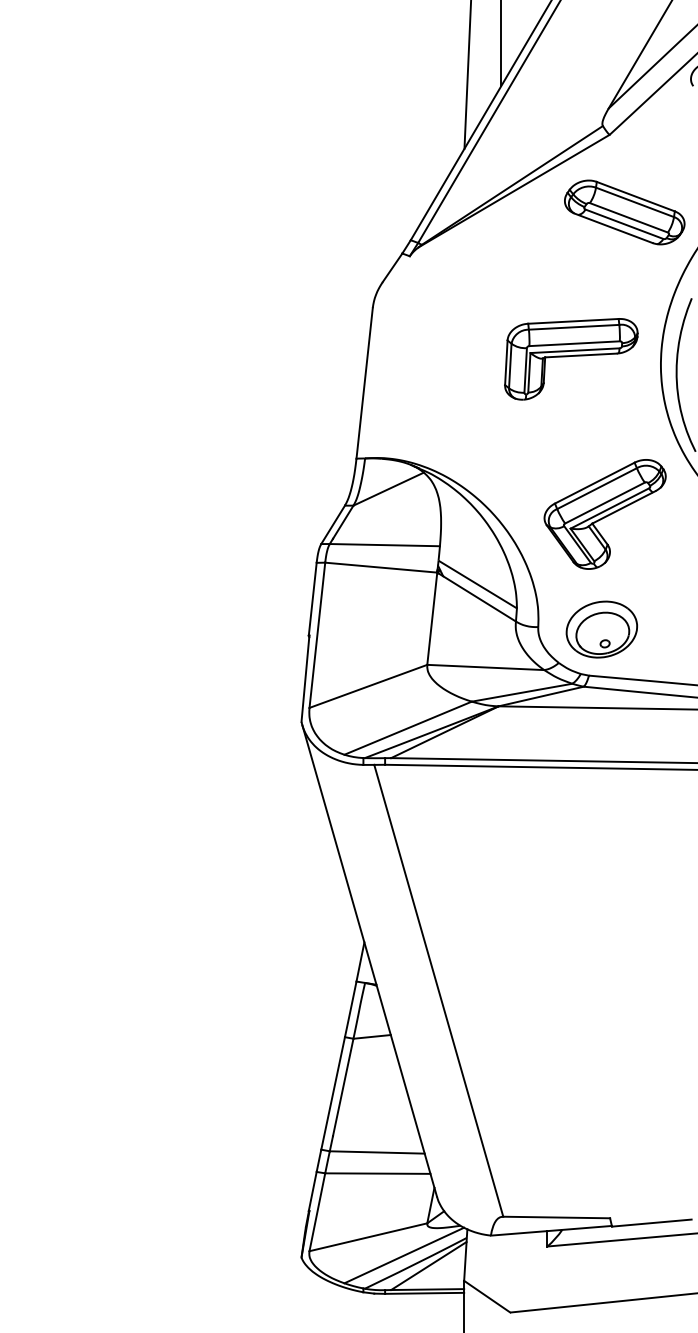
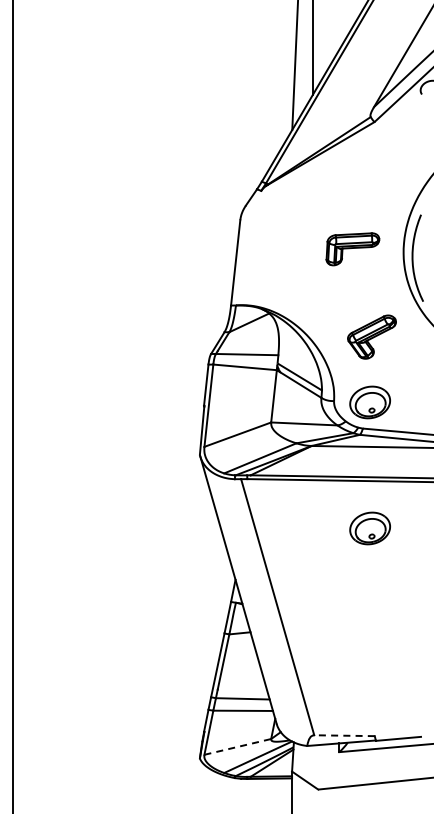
part: (623, 213) -> (382, 166), removed
part: (570, 359) -> (352, 249), size x0.7
part: (604, 513) -> (371, 336), size x0.7
part: (600, 851) -> (369, 528), added
line: (556, 1217) -> (344, 735), solid -> dashed
line: (369, 1236) -> (238, 746), solid -> dashed

